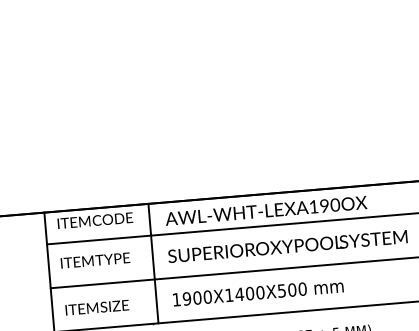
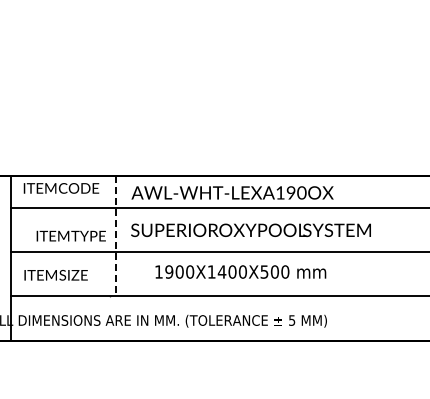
text: (94, 259) -> (70, 235), moved
line: (153, 264) -> (115, 236), solid -> dashed
text: (257, 292) -> (240, 271), moved

